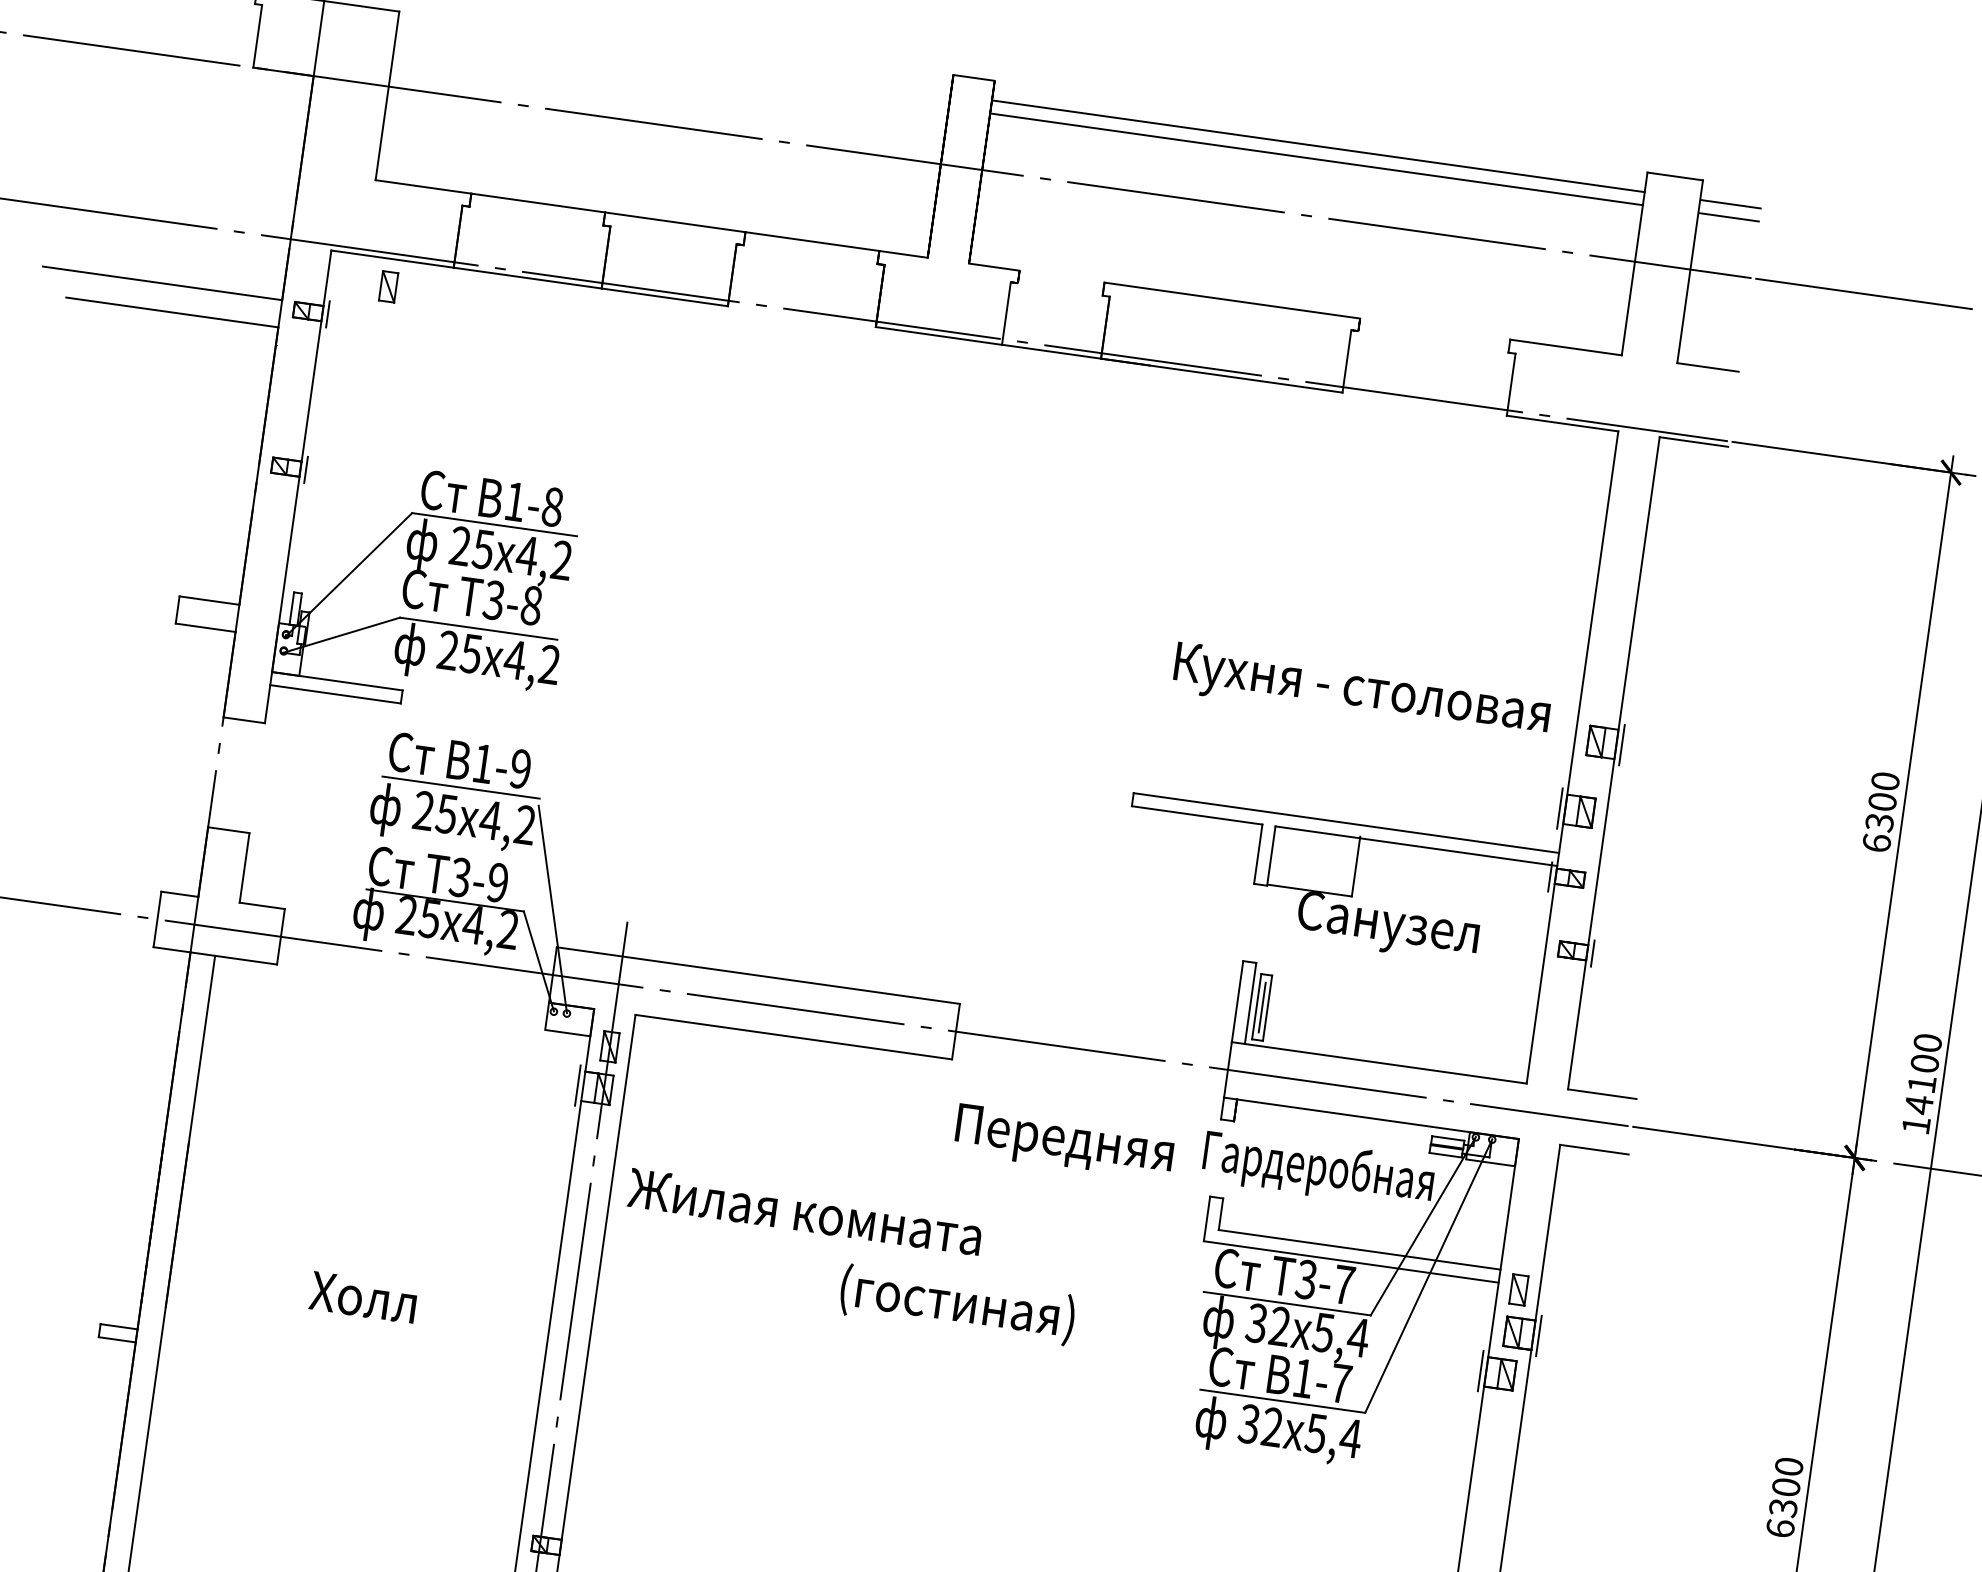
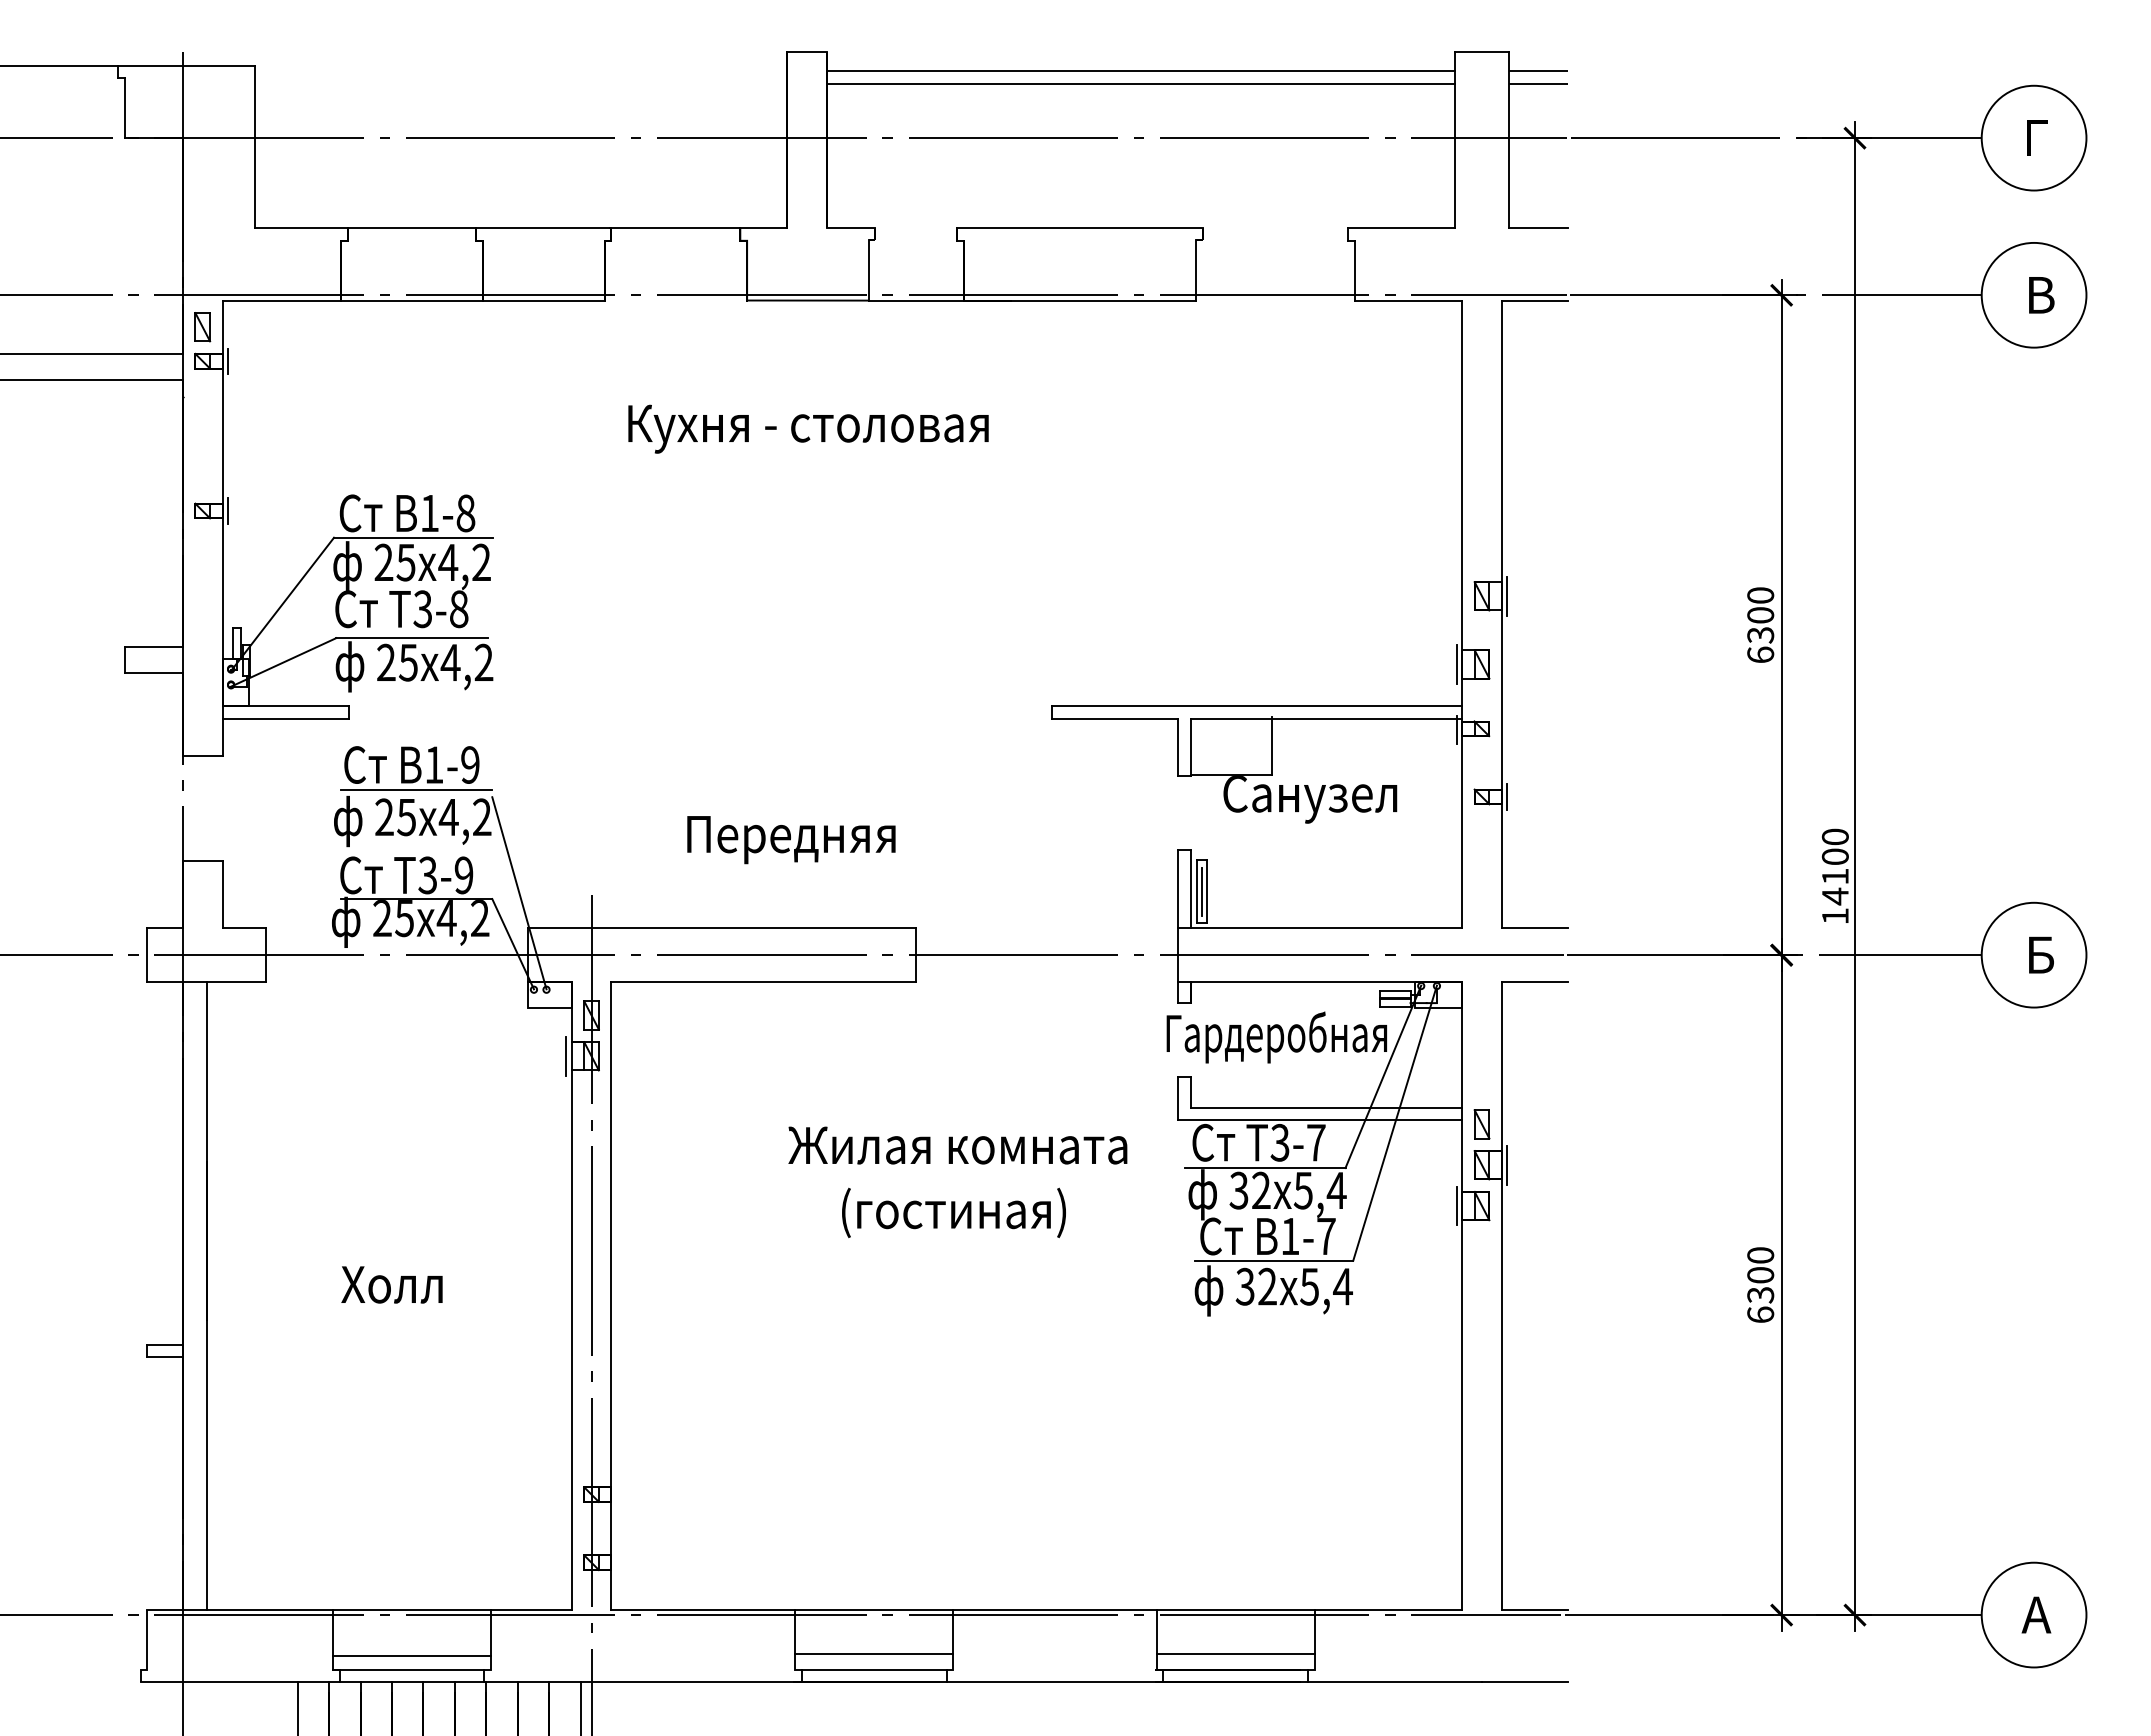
part: (388, 287) -> (202, 327), moved
text: (1361, 691) -> (808, 428), moved
text: (1064, 1143) -> (791, 840), moved
text: (804, 1211) -> (957, 1145), moved

